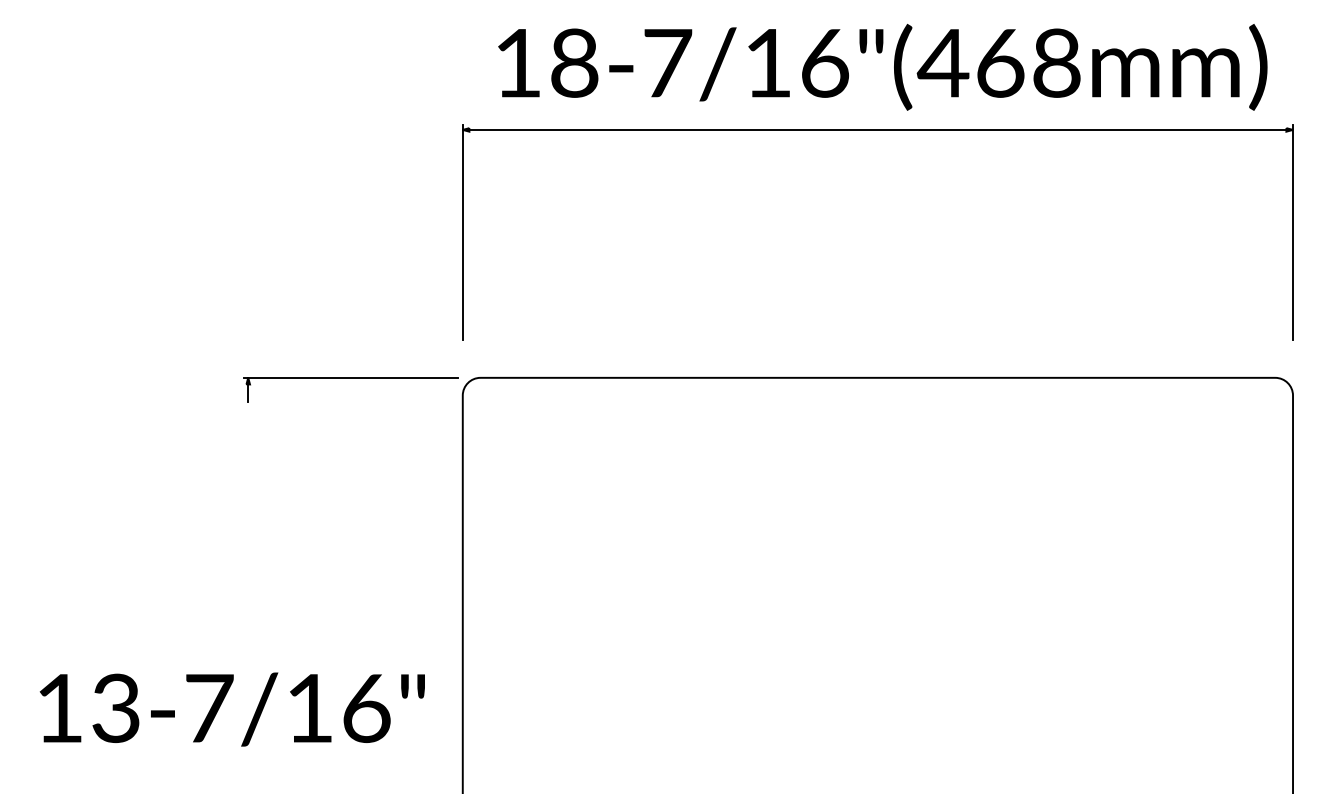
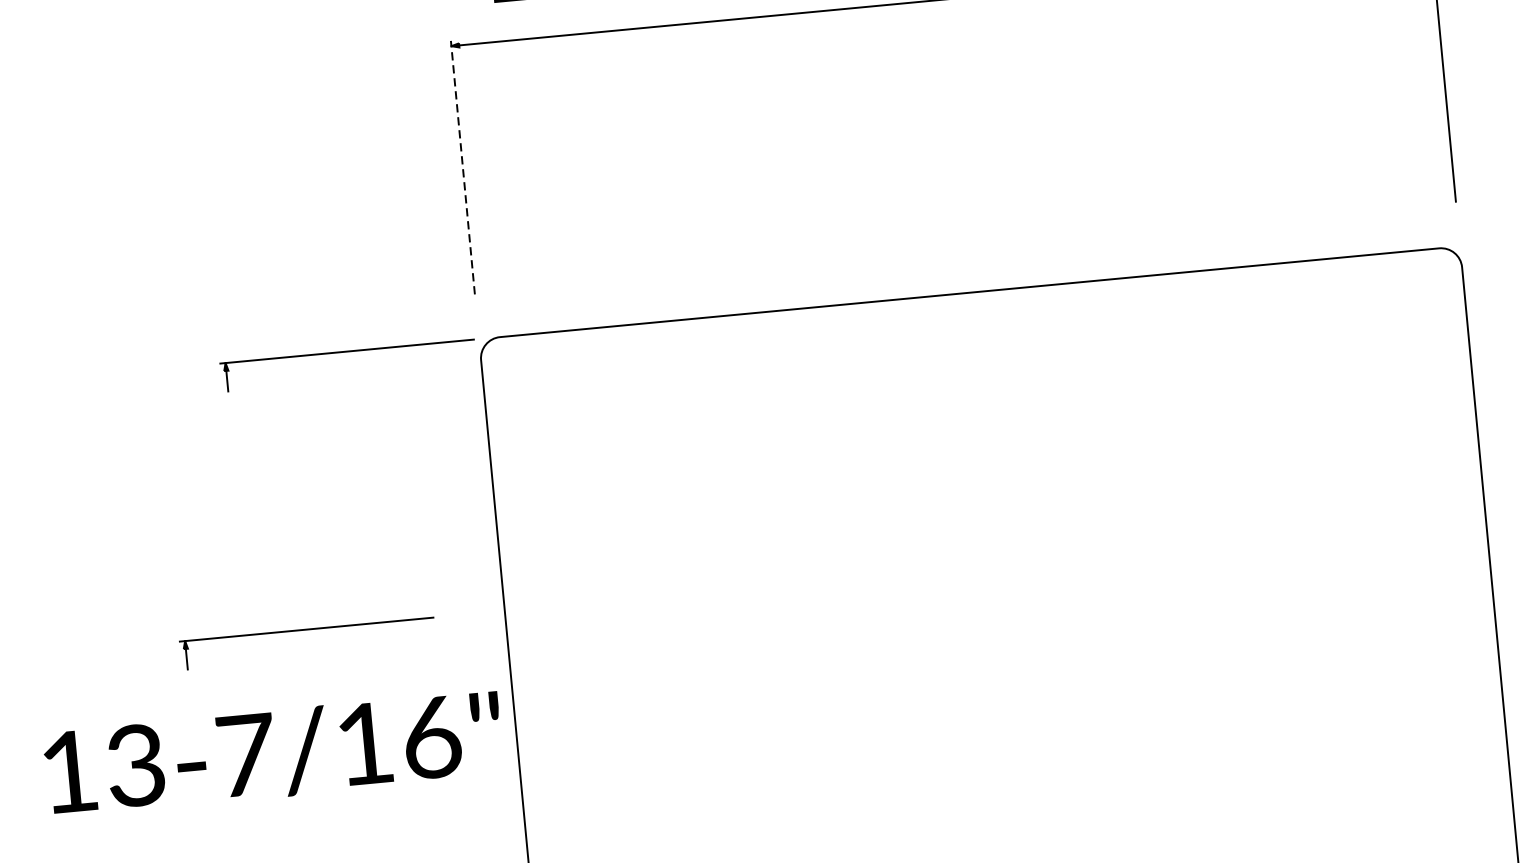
line: (462, 232) -> (462, 167), solid -> dashed
part: (294, 608) -> (306, 630), added
text: (231, 709) -> (272, 754), moved

